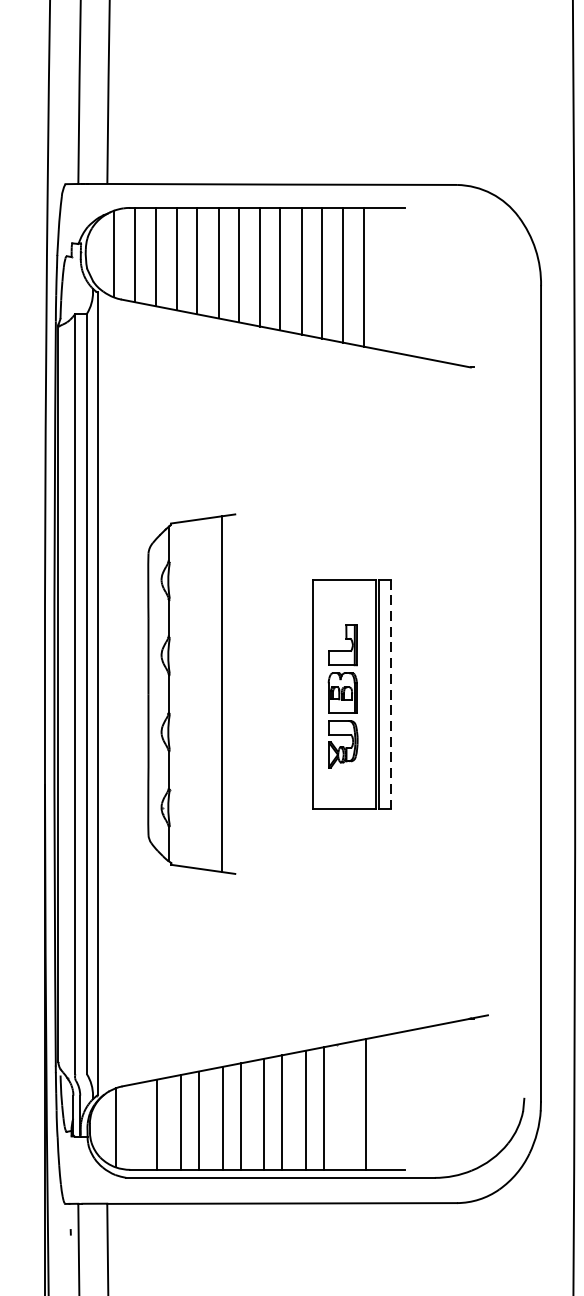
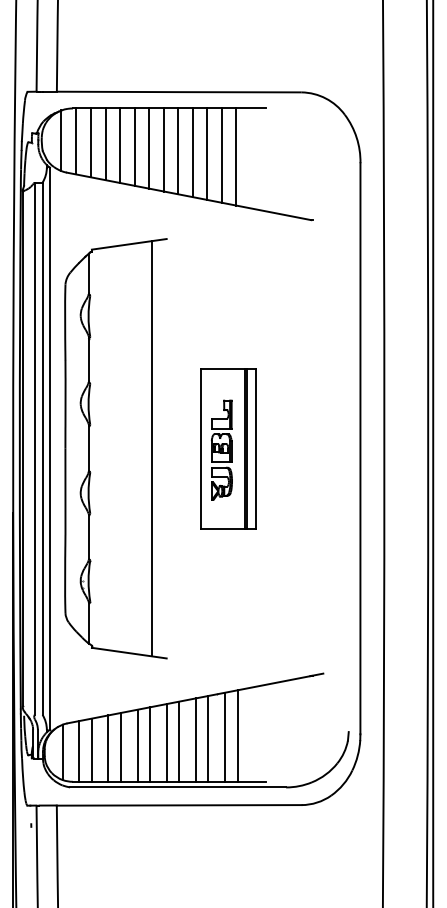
part: (191, 693) -> (115, 448), size x1.67
line: (391, 695) -> (255, 449), dashed -> solid
line: (346, 1105) -> (224, 736), added
line: (139, 1126) -> (79, 751), added

